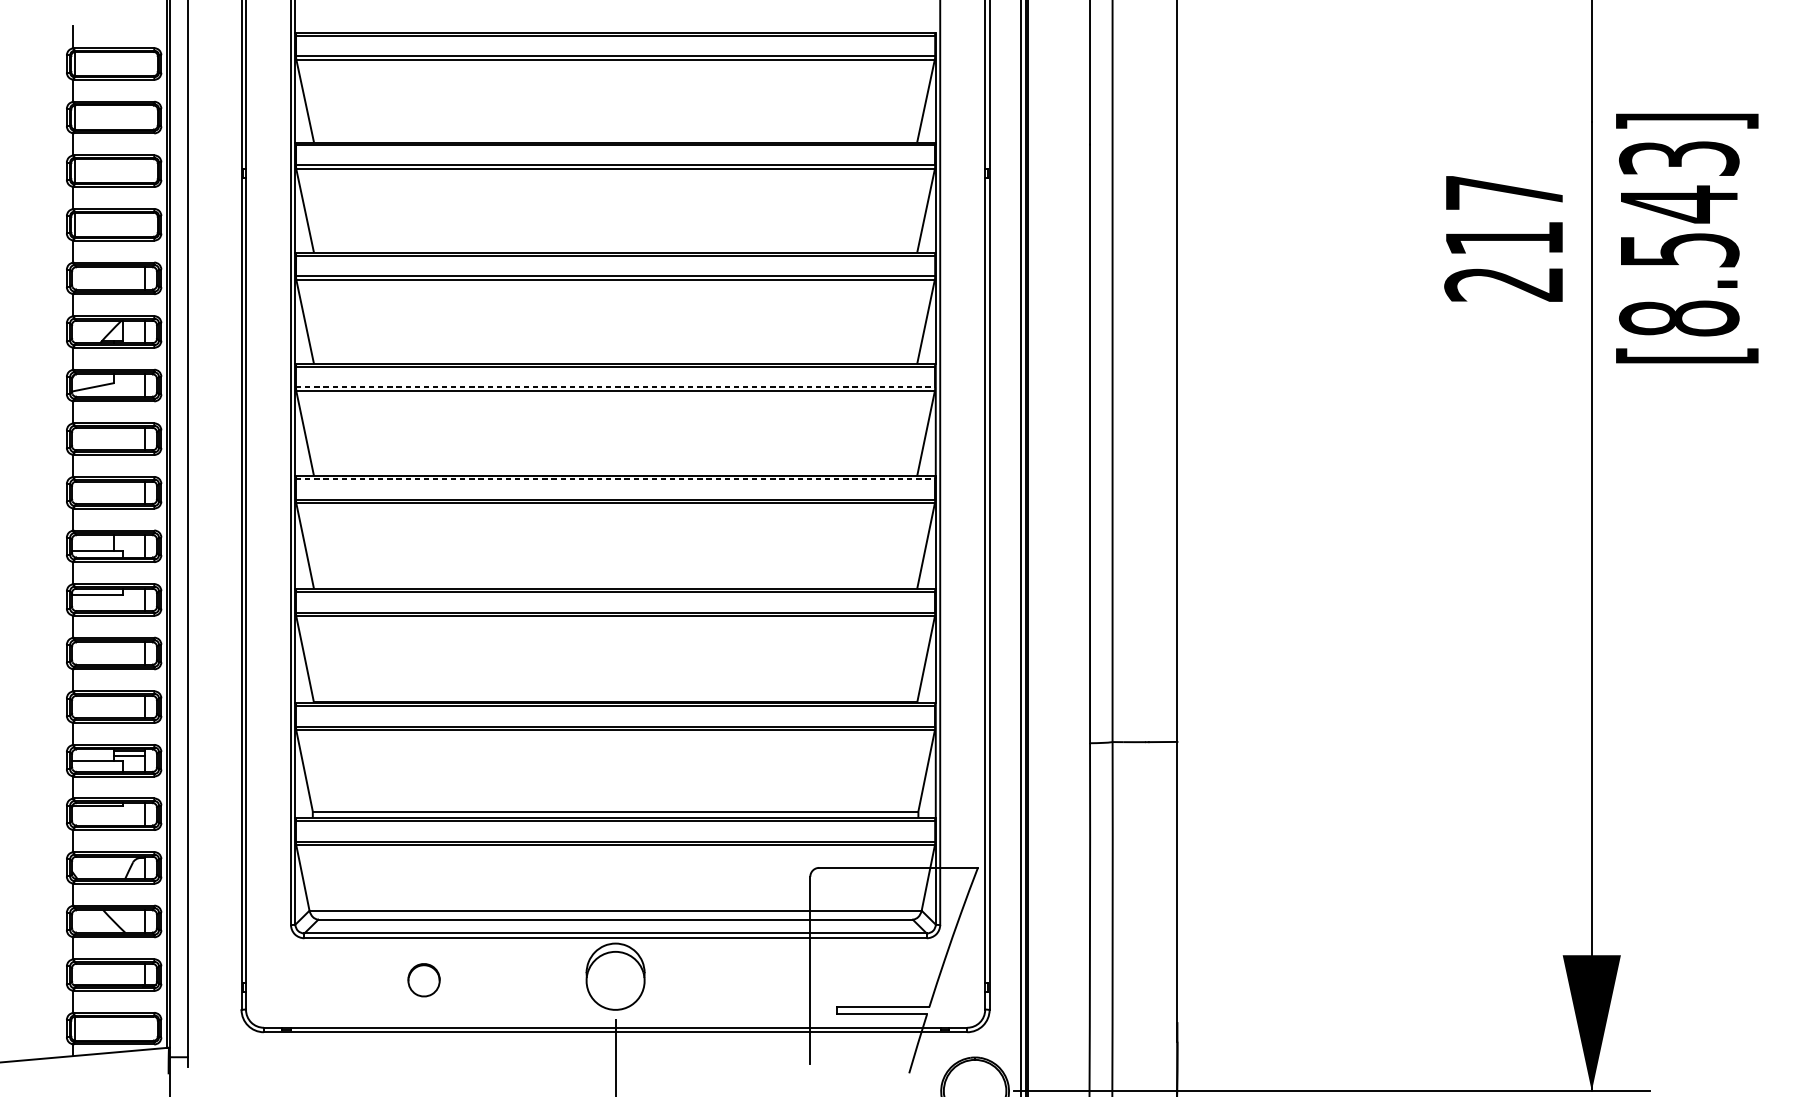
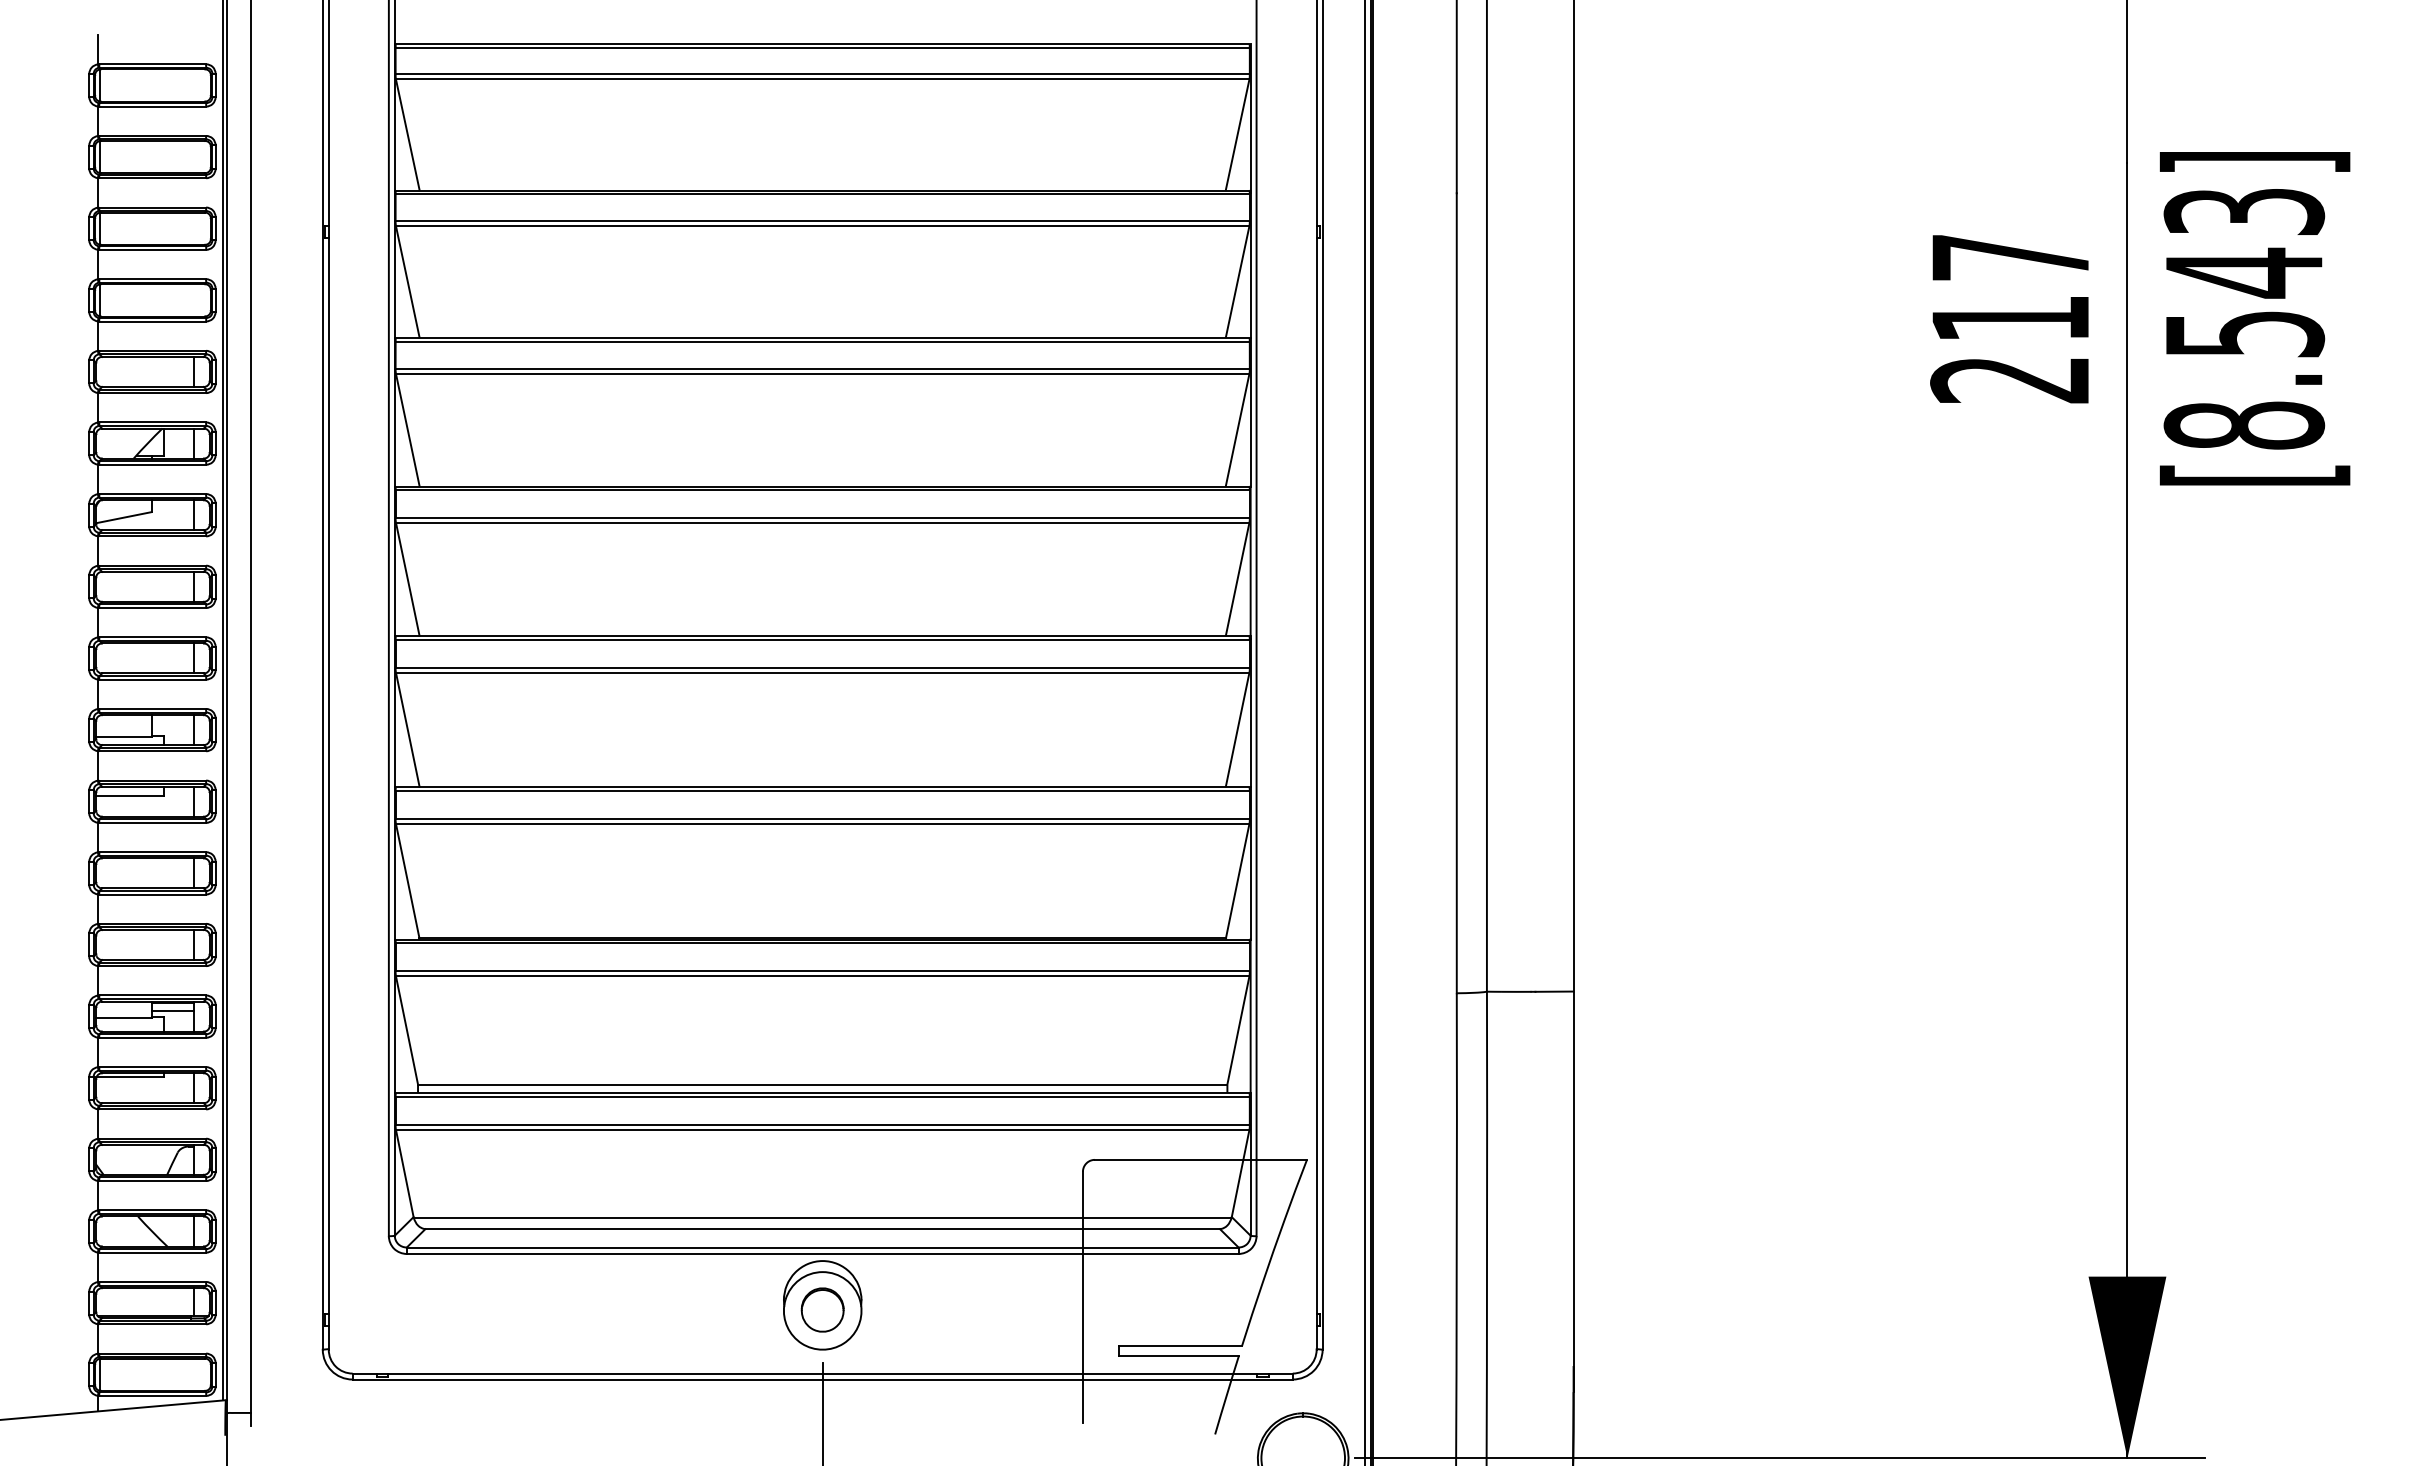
line: (616, 387) -> (823, 517), dashed -> solid
line: (616, 479) -> (823, 640), dashed -> solid
part: (423, 979) -> (822, 1309), moved

